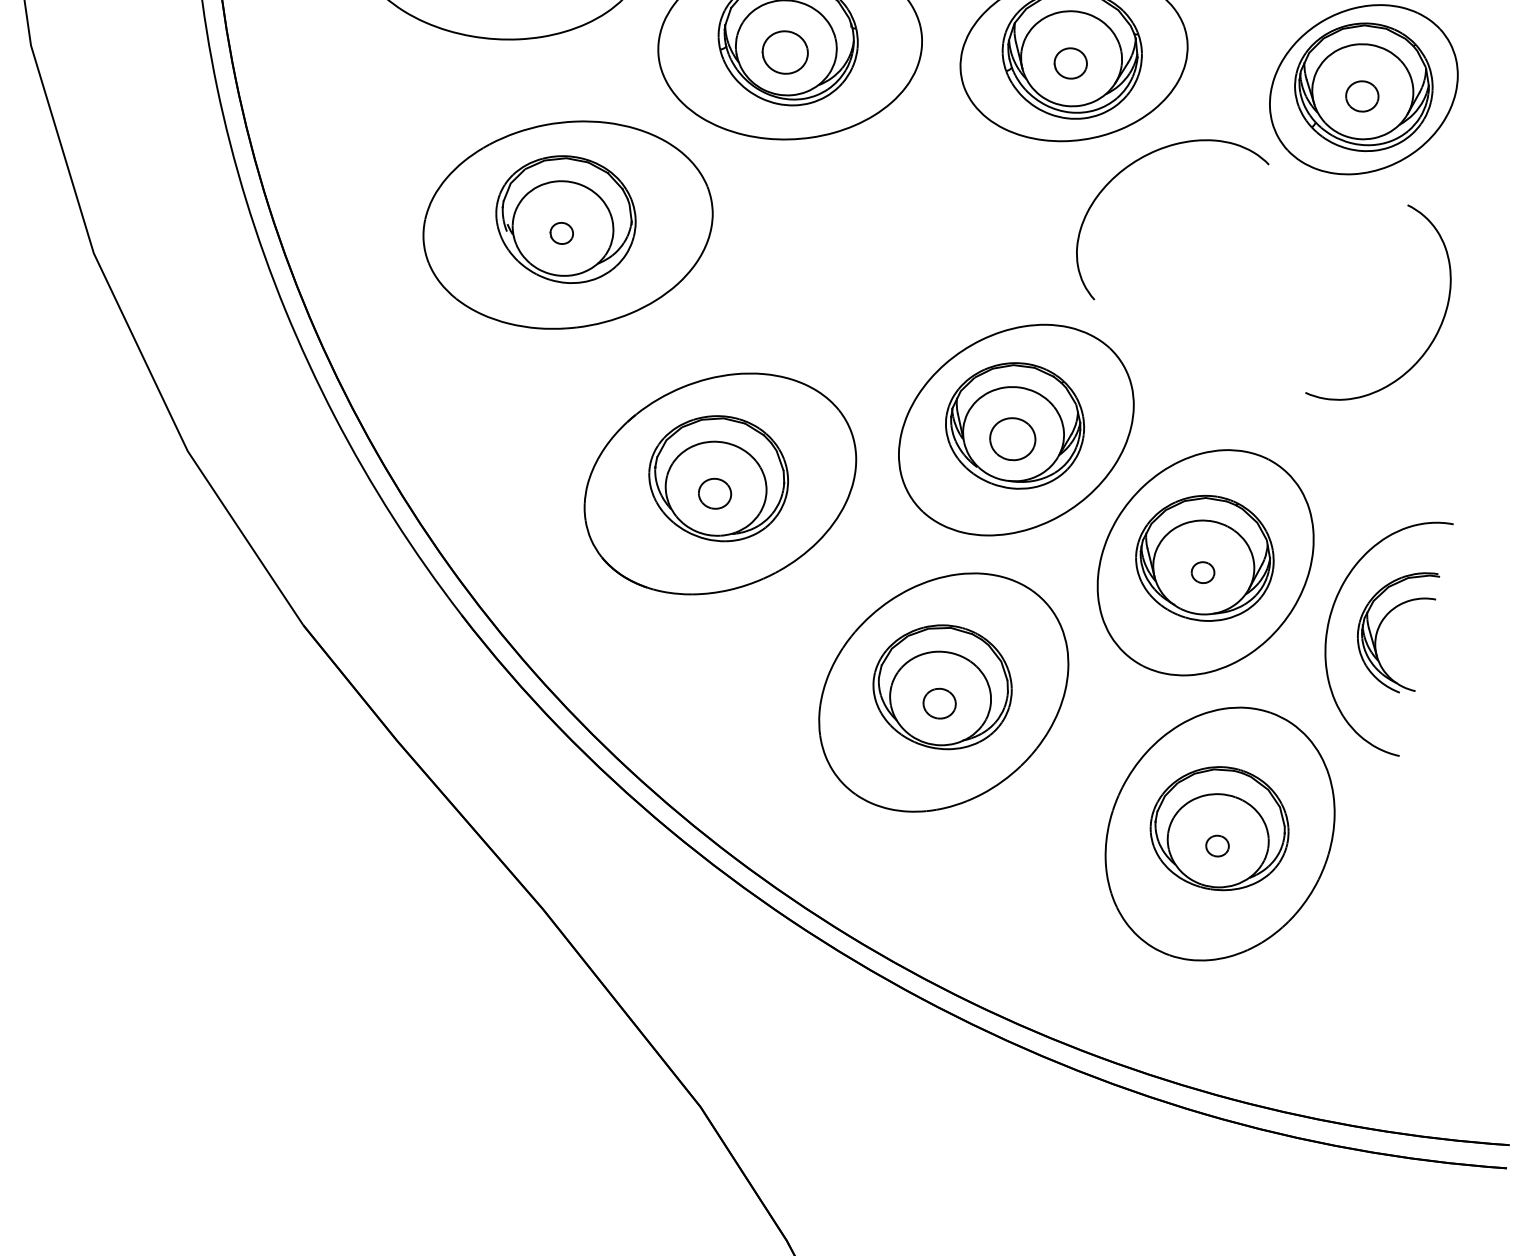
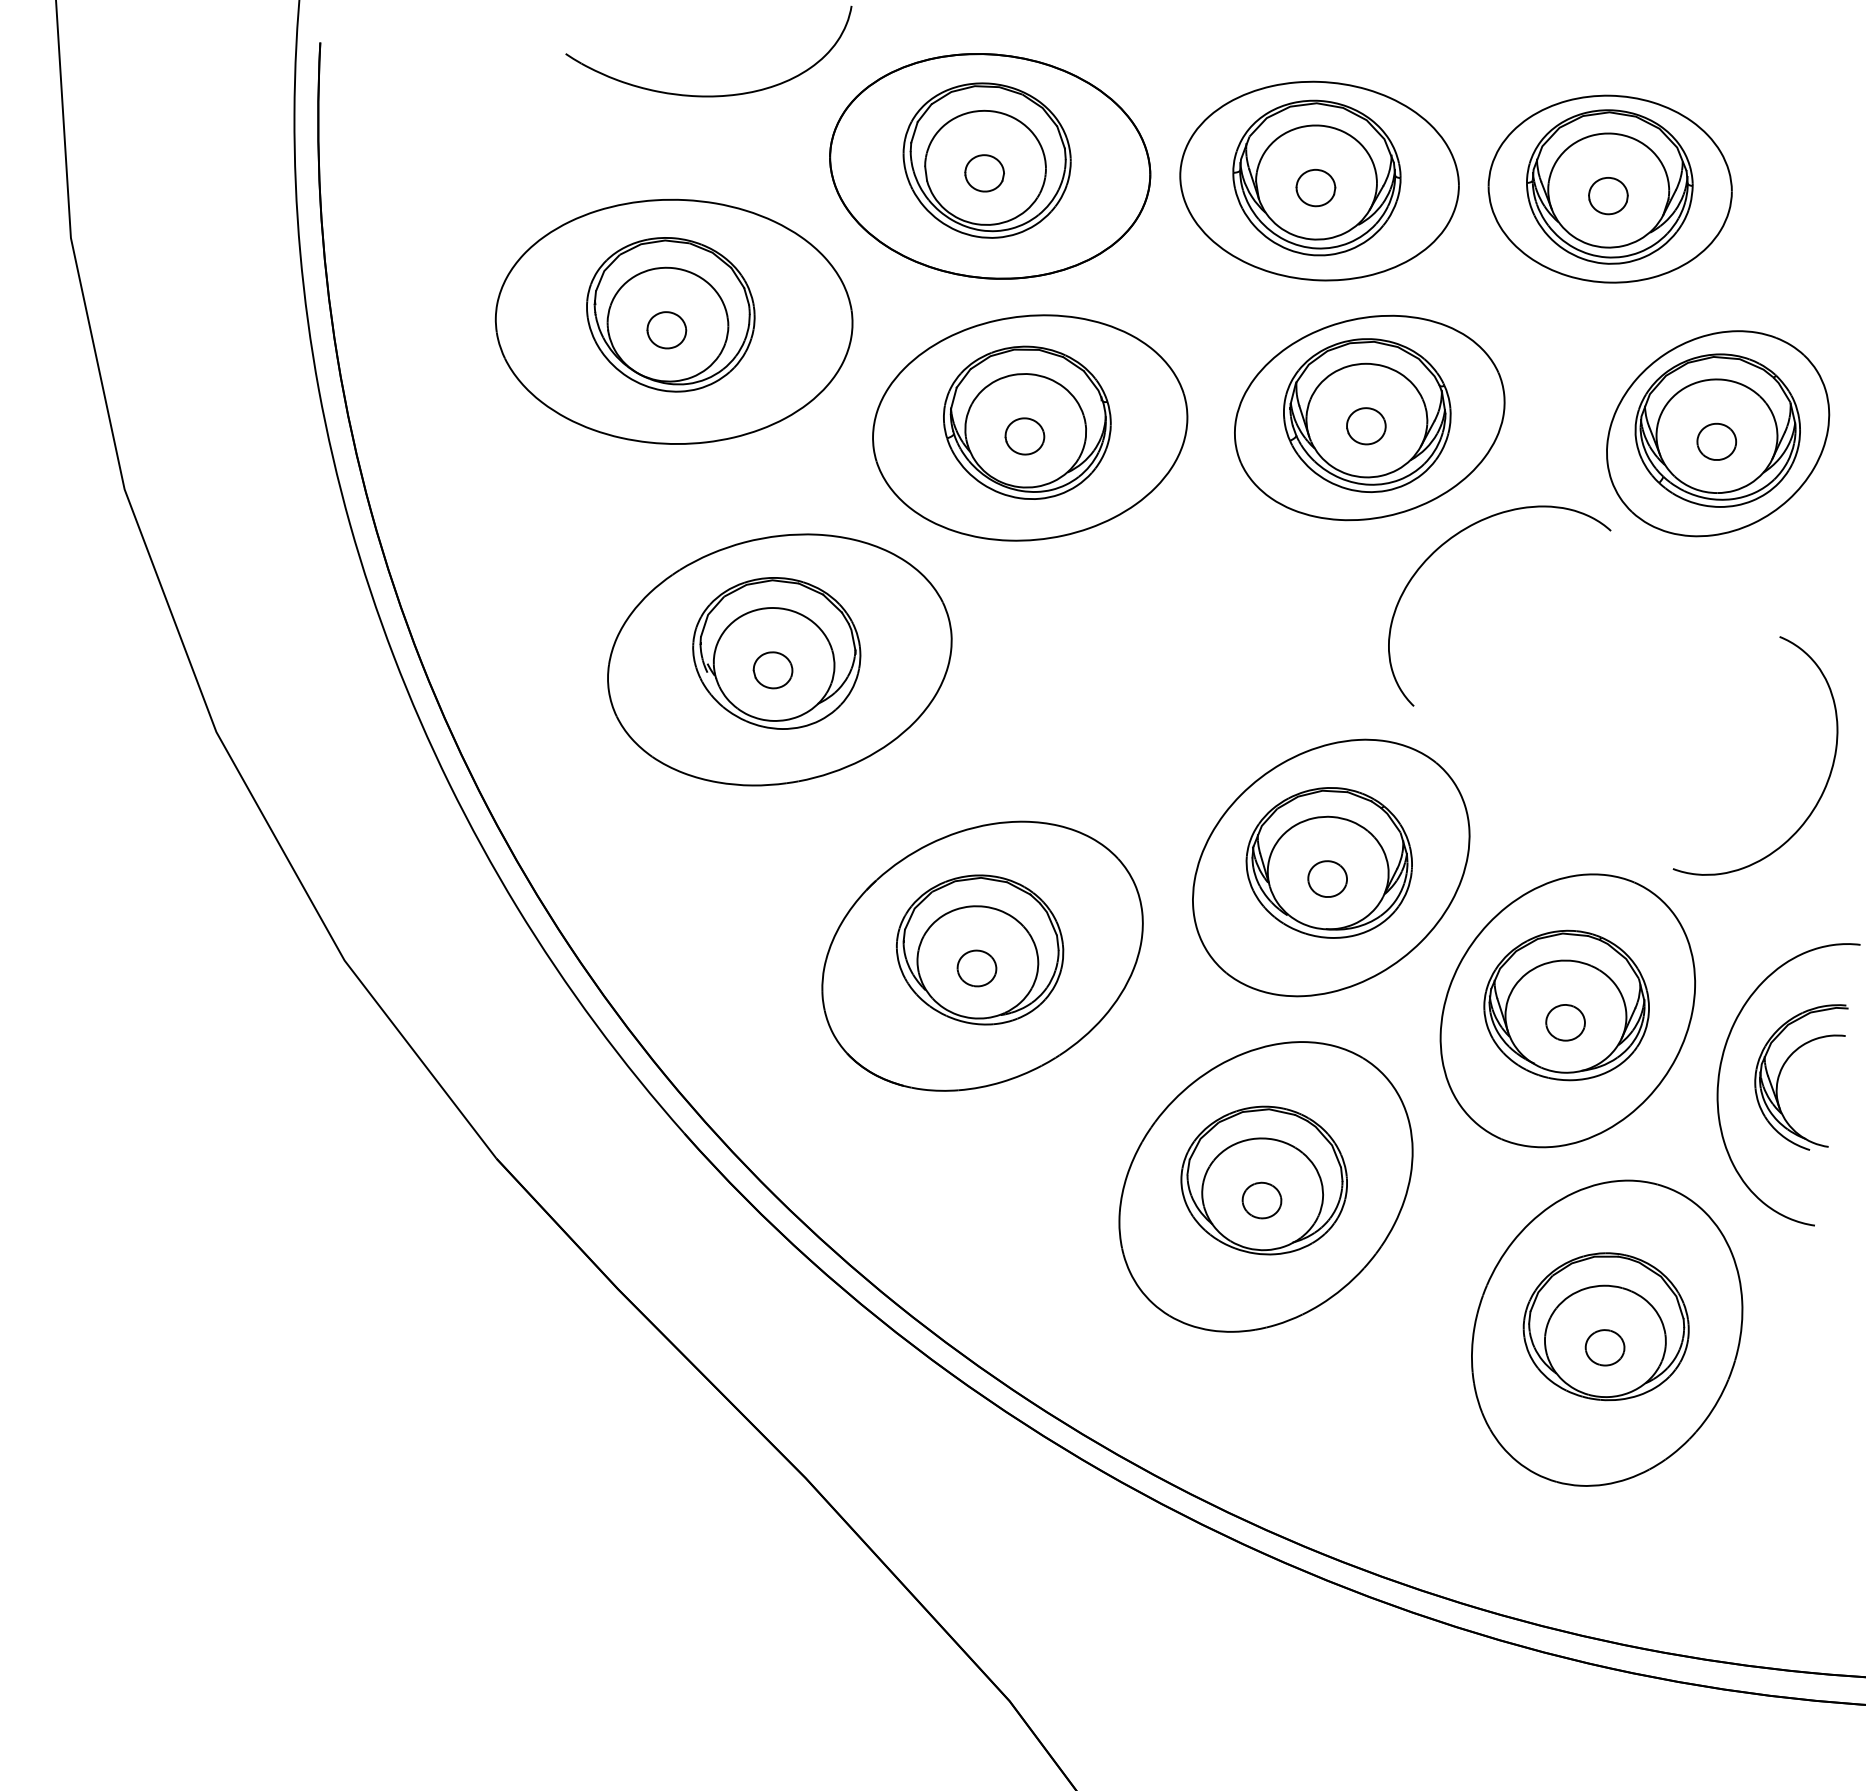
part: (784, 52) -> (1024, 436), size x0.71
part: (561, 233) -> (772, 670), size x1.43
curve: (1438, 328) -> (1826, 781), moved
part: (1012, 438) -> (1327, 878), size x0.71
part: (1203, 572) -> (1565, 1022), size x1.43
part: (1217, 845) -> (1604, 1347), size x1.43

